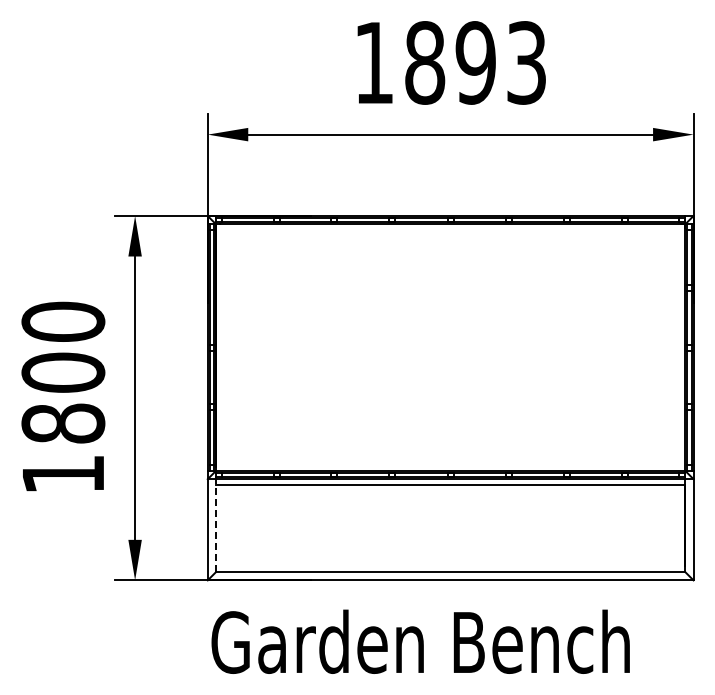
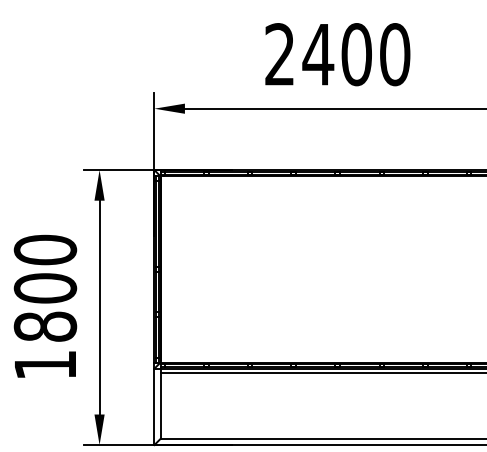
text: (450, 62) -> (337, 54), 1893 -> 2400
line: (215, 525) -> (160, 403), dashed -> solid

